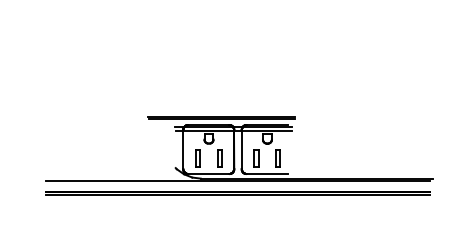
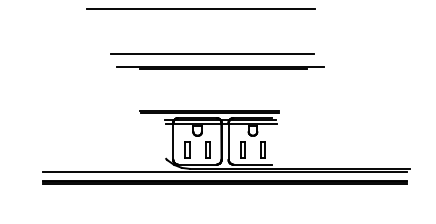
line: (212, 9) -> (200, 8), added
line: (223, 57) -> (211, 54), added
line: (233, 71) -> (220, 67), added

